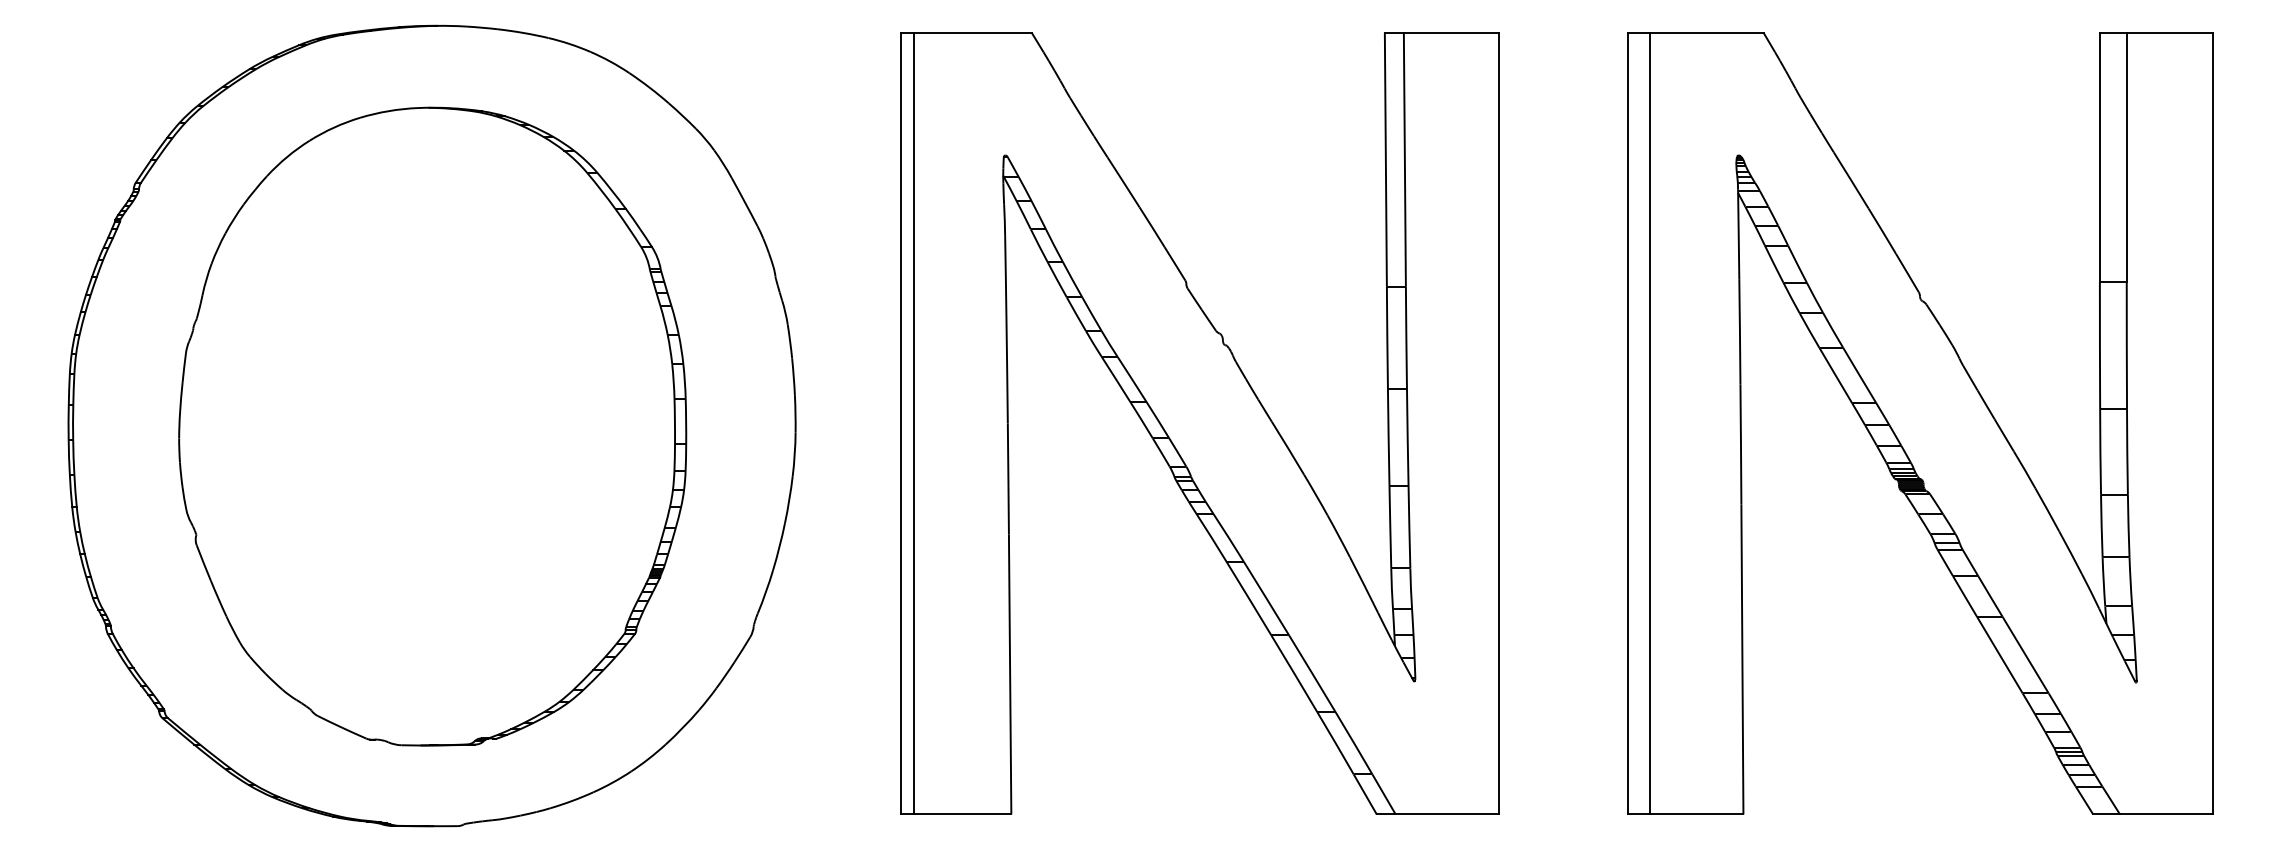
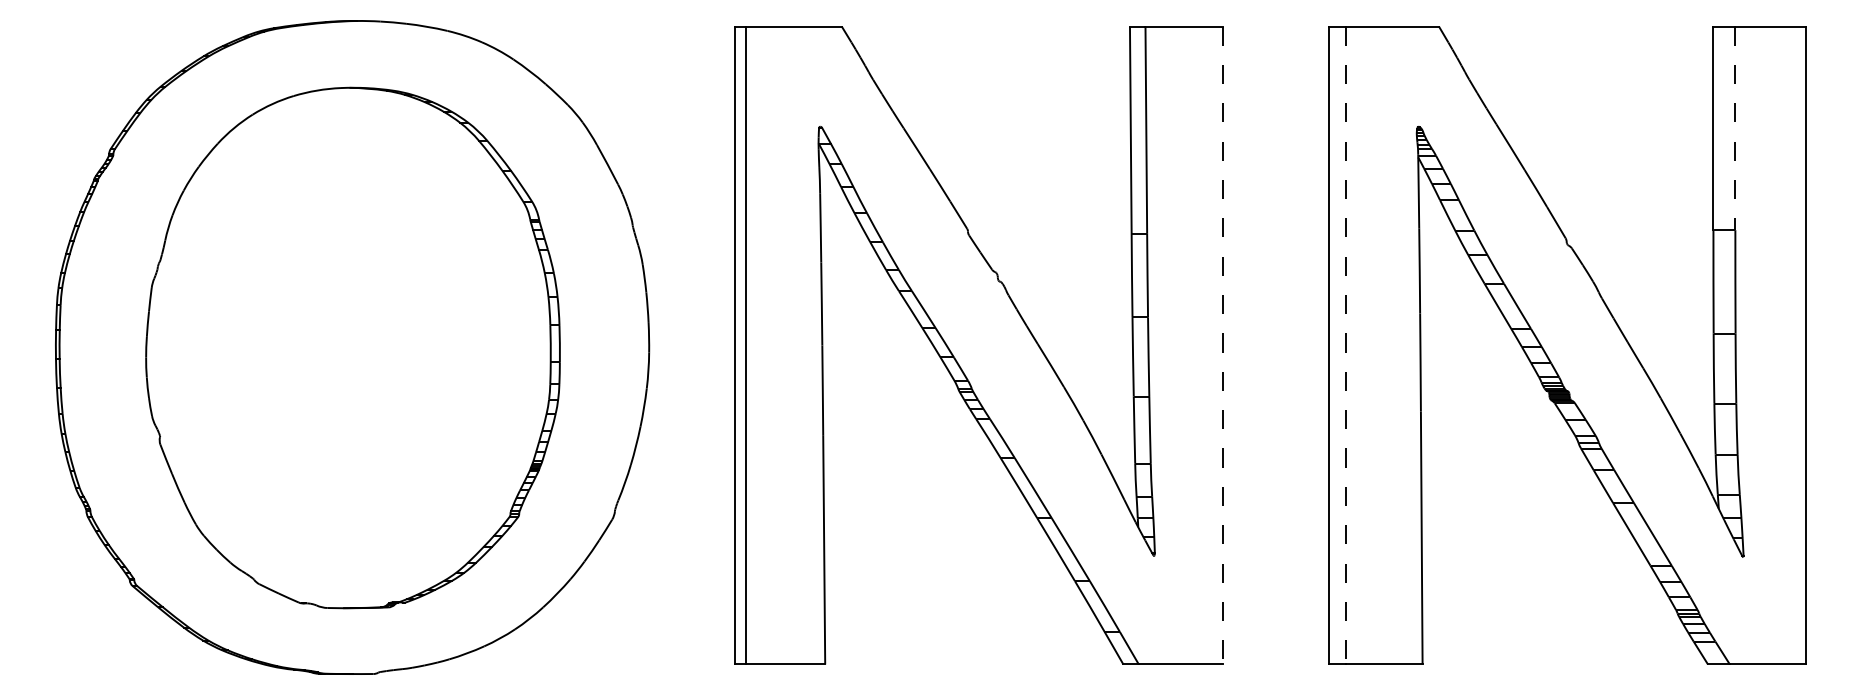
line: (2126, 157) -> (1735, 128), solid -> dashed
line: (1499, 423) -> (1223, 345), solid -> dashed
line: (1650, 423) -> (1346, 345), solid -> dashed

